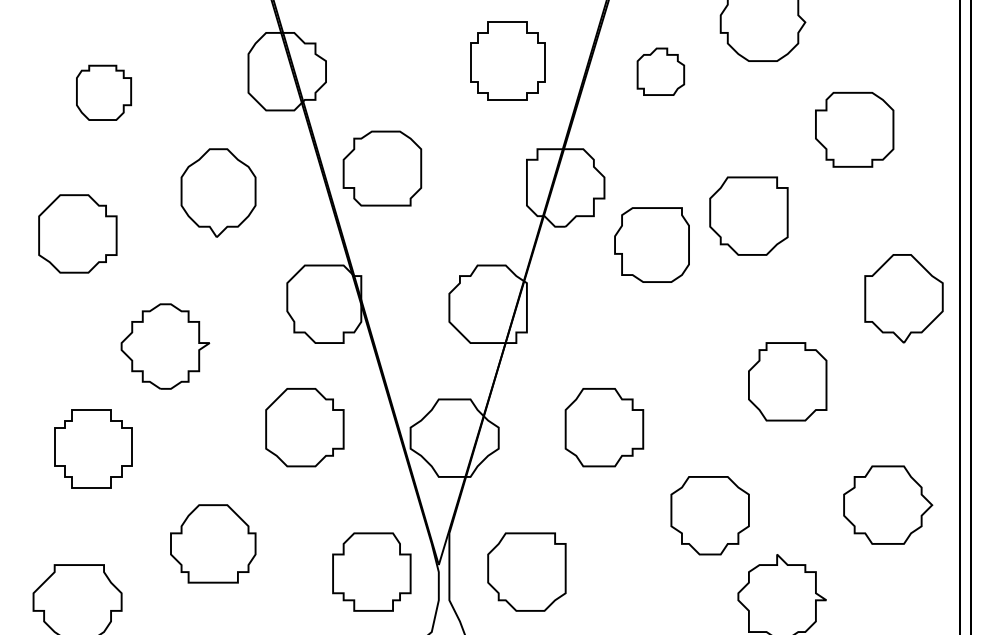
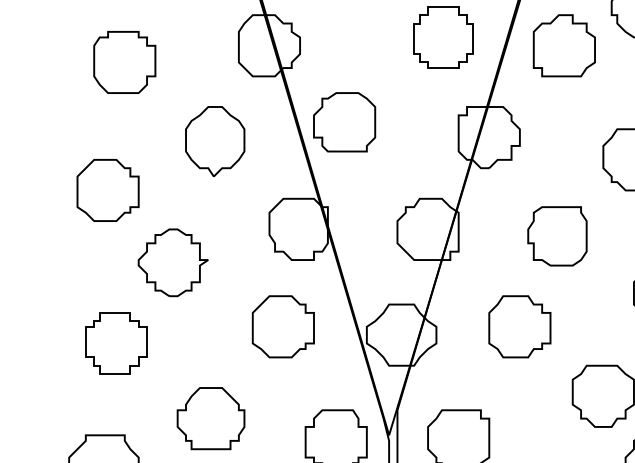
part: (660, 71) -> (564, 45), size x1.67
part: (103, 92) -> (124, 62), size x1.43
part: (77, 233) -> (107, 190), moved
part: (651, 244) -> (557, 235), moved

